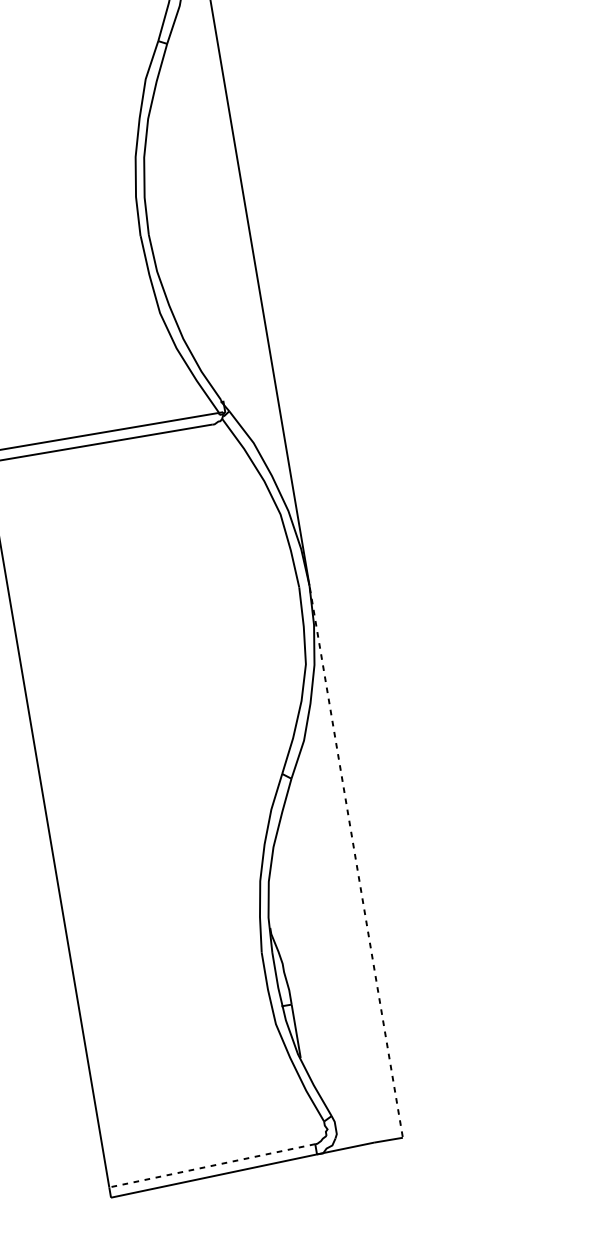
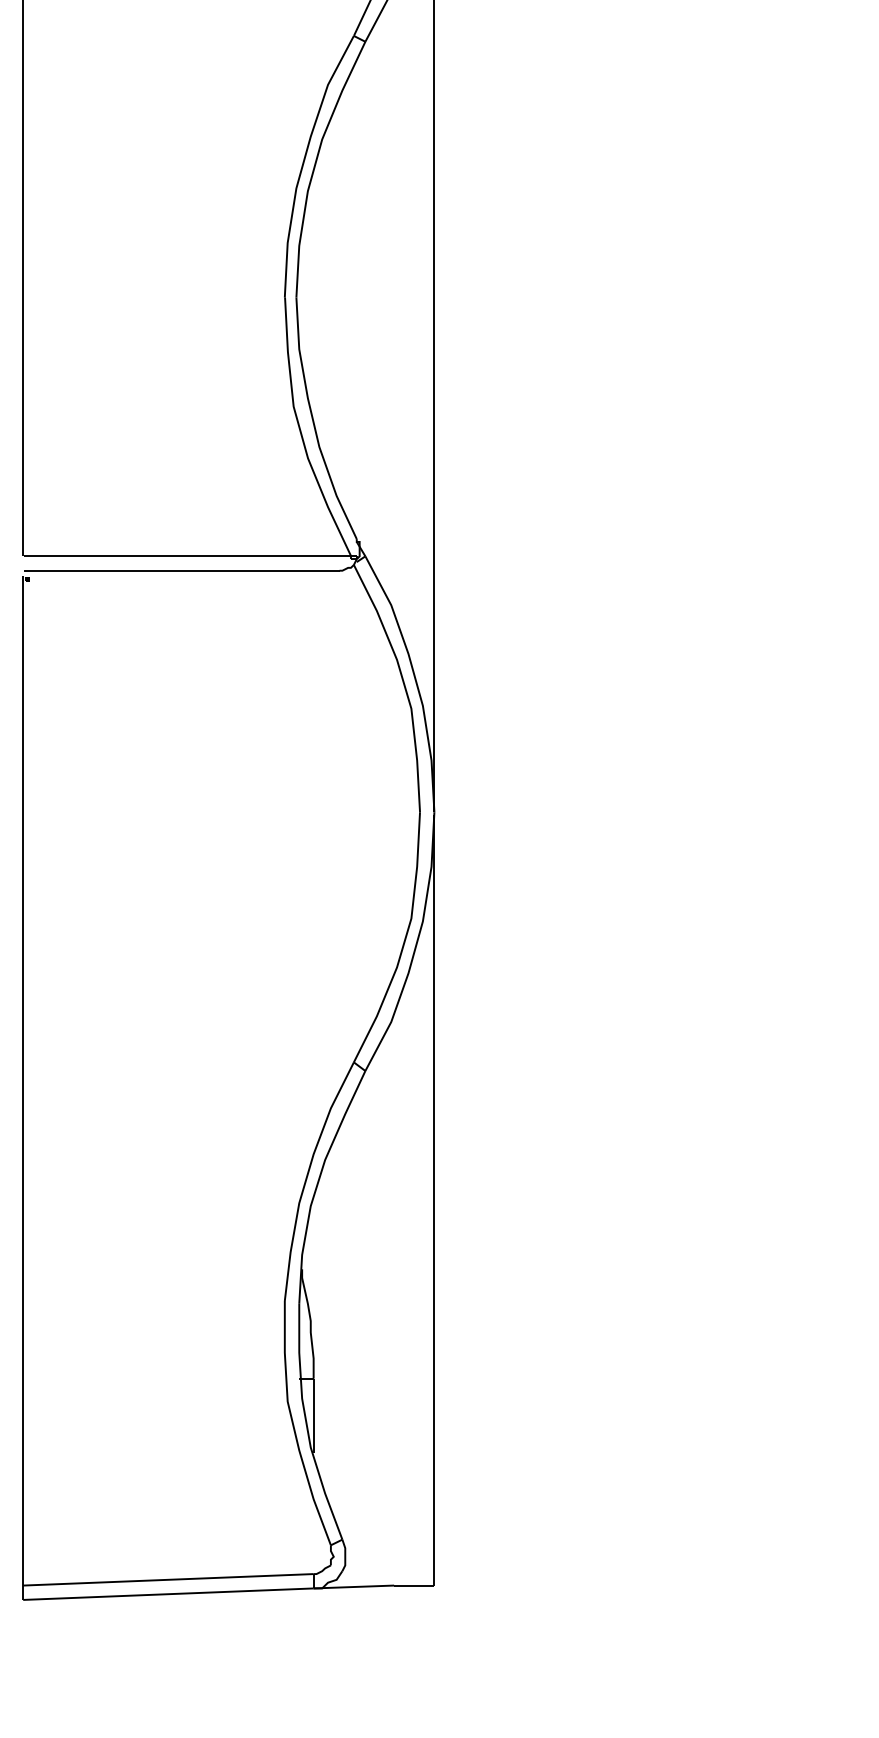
line: (356, 862) -> (434, 1200), dashed -> solid
line: (211, 1165) -> (167, 1579), dashed -> solid

